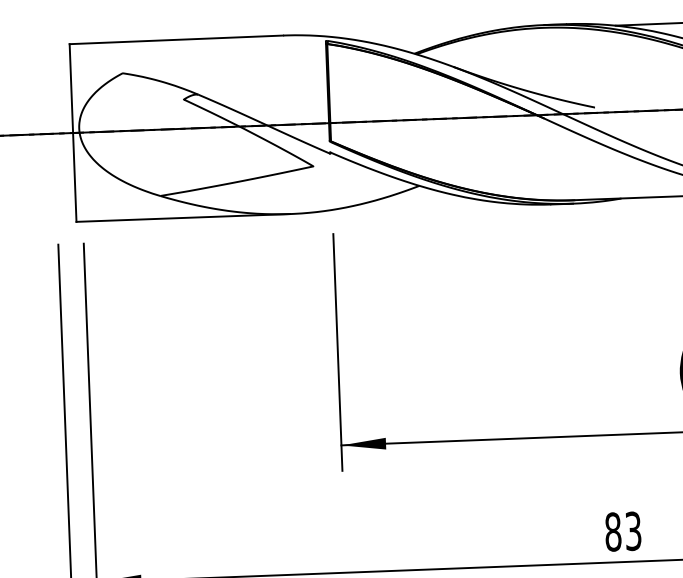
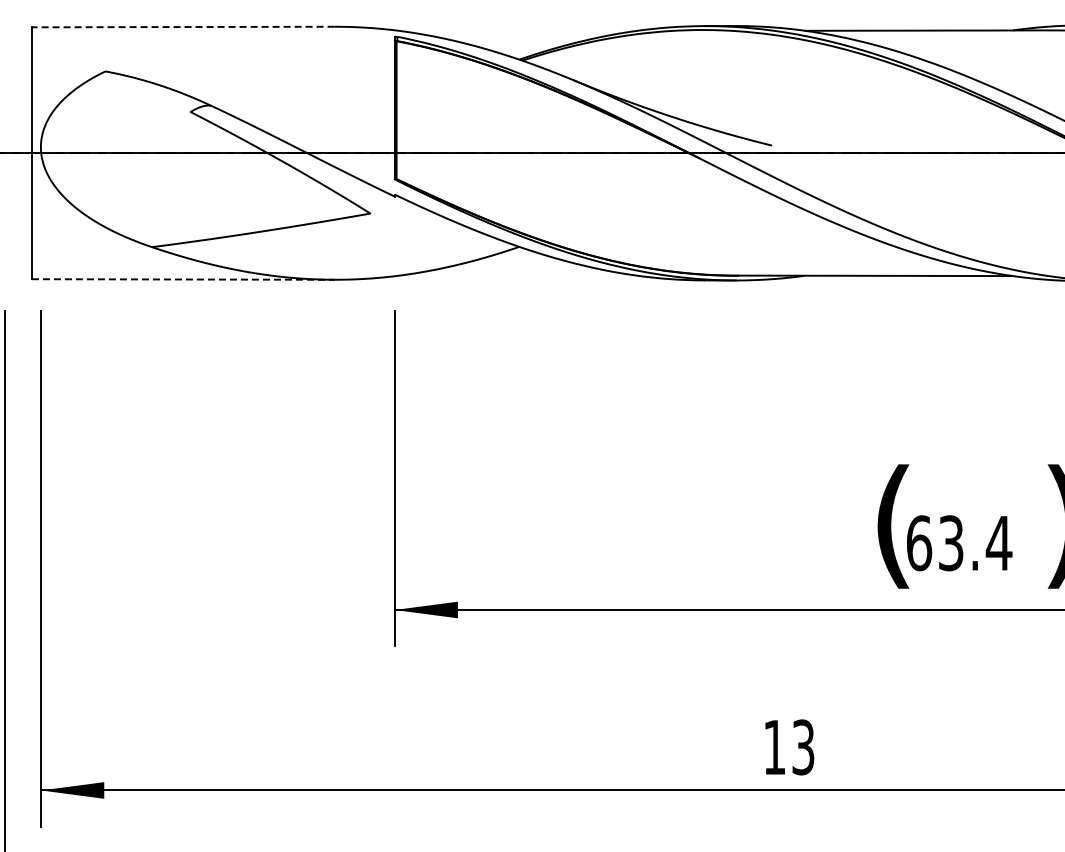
line: (175, 40) -> (182, 27), solid -> dashed
line: (183, 217) -> (183, 279), solid -> dashed
text: (613, 532) -> (774, 747), 83 -> 13

